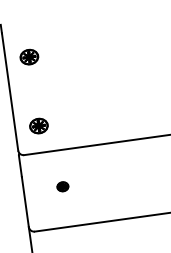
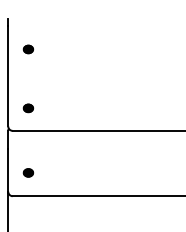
part: (29, 57) -> (28, 49), size x0.62
part: (39, 126) -> (28, 108), size x0.62
part: (62, 186) -> (28, 172), moved

